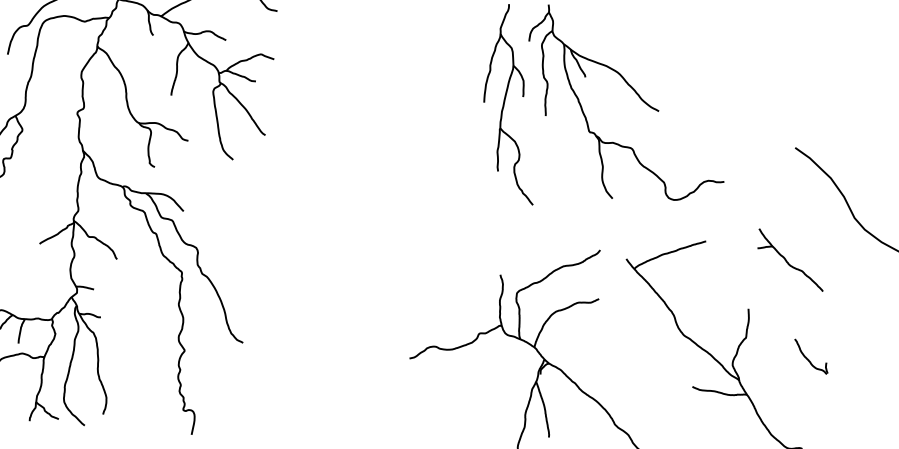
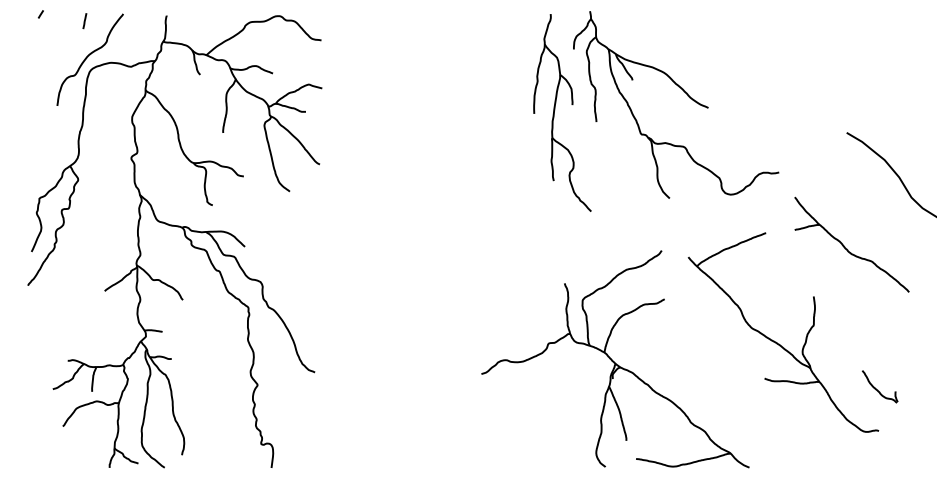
part: (790, 259) -> (851, 244), size x1.67
part: (811, 356) -> (880, 386), moved

